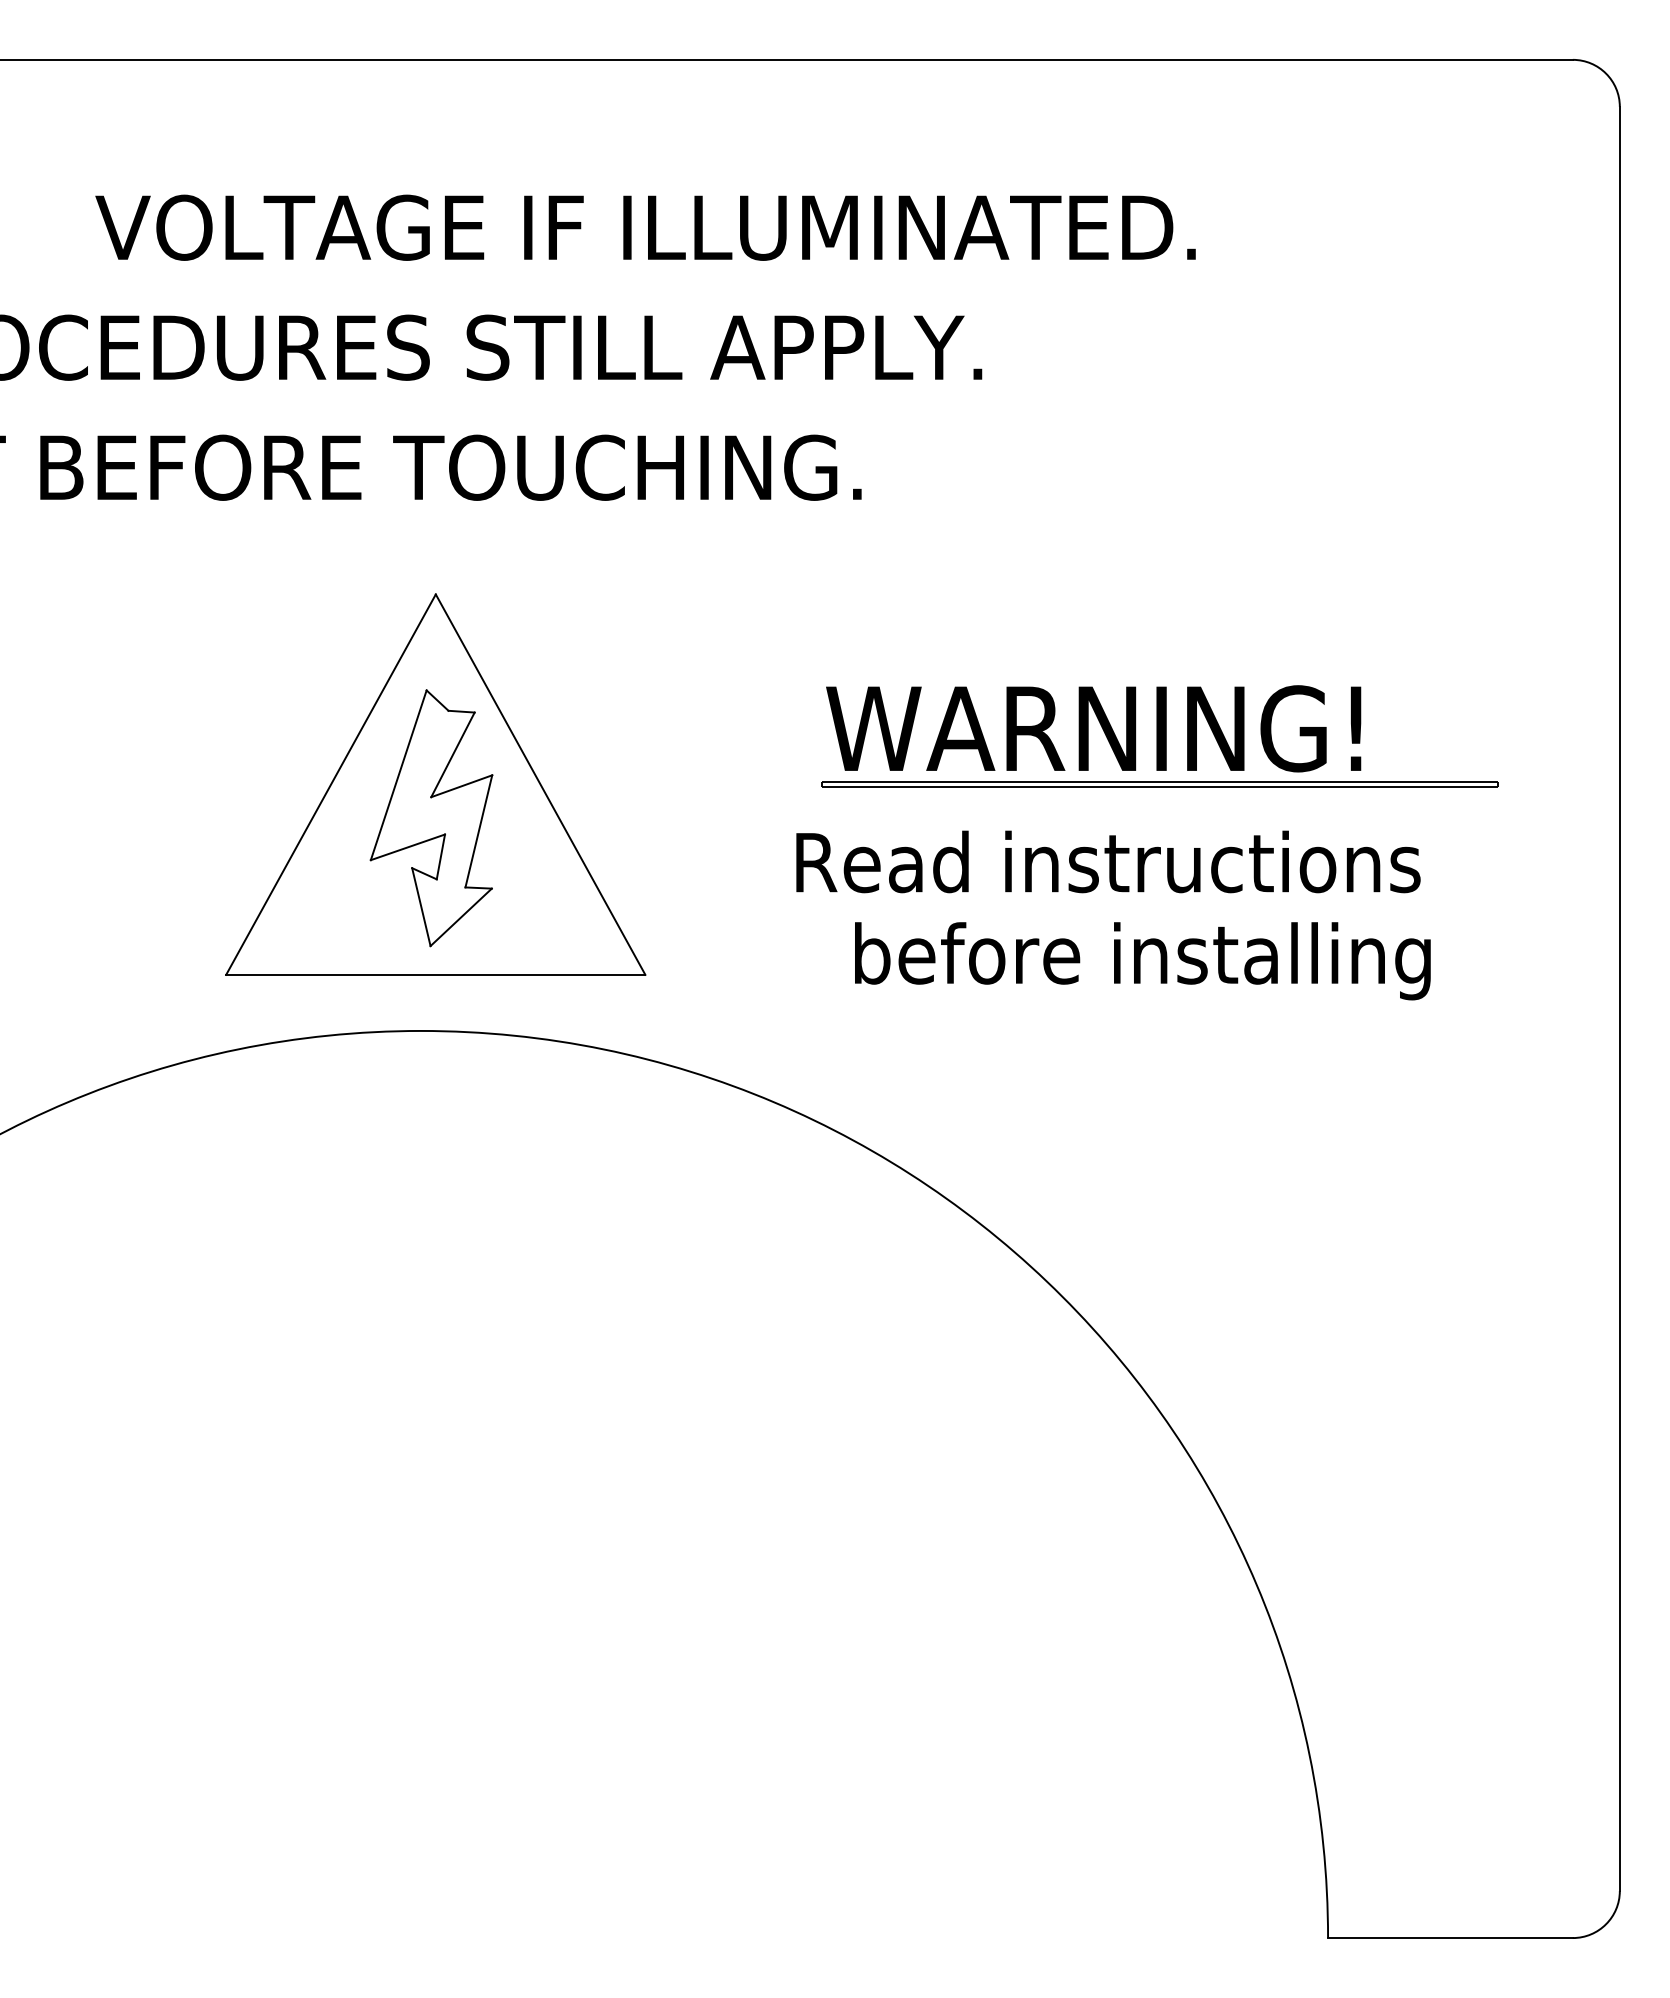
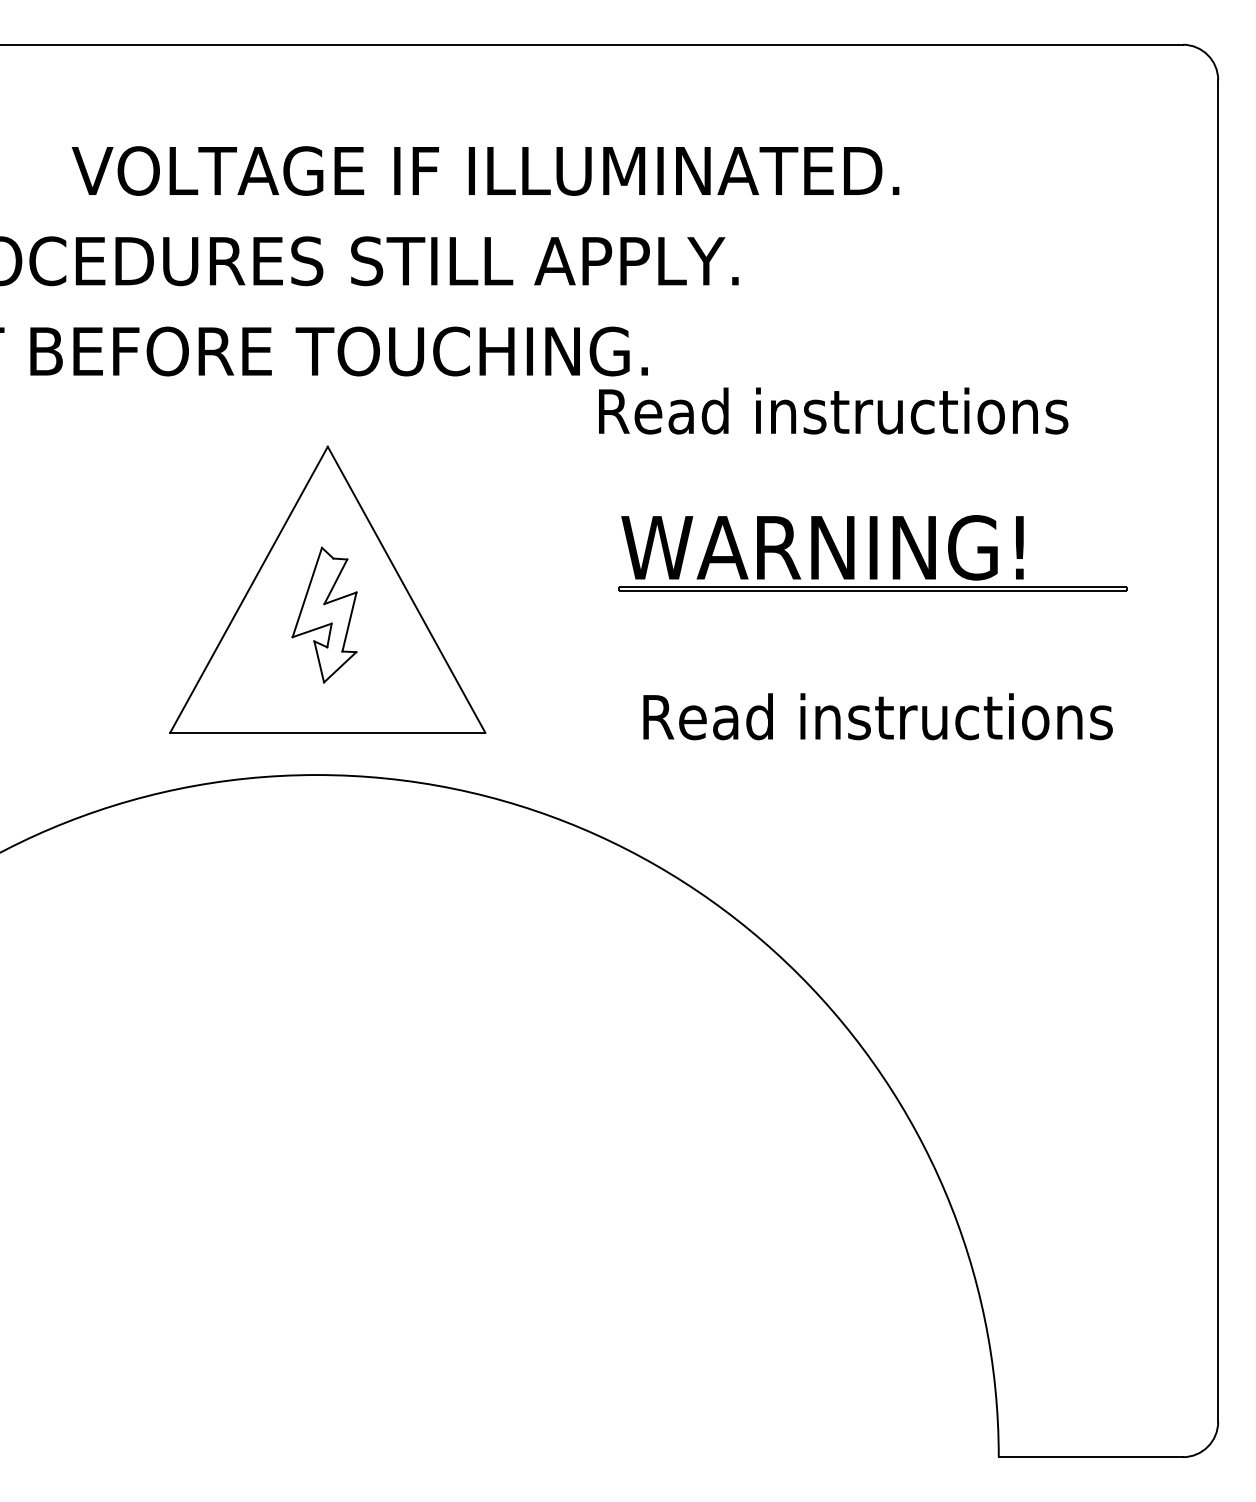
part: (431, 818) -> (324, 615), size x0.7
text: (1108, 861) -> (833, 410), moved
text: (1167, 961) -> (878, 722), before installing -> Read instructions

